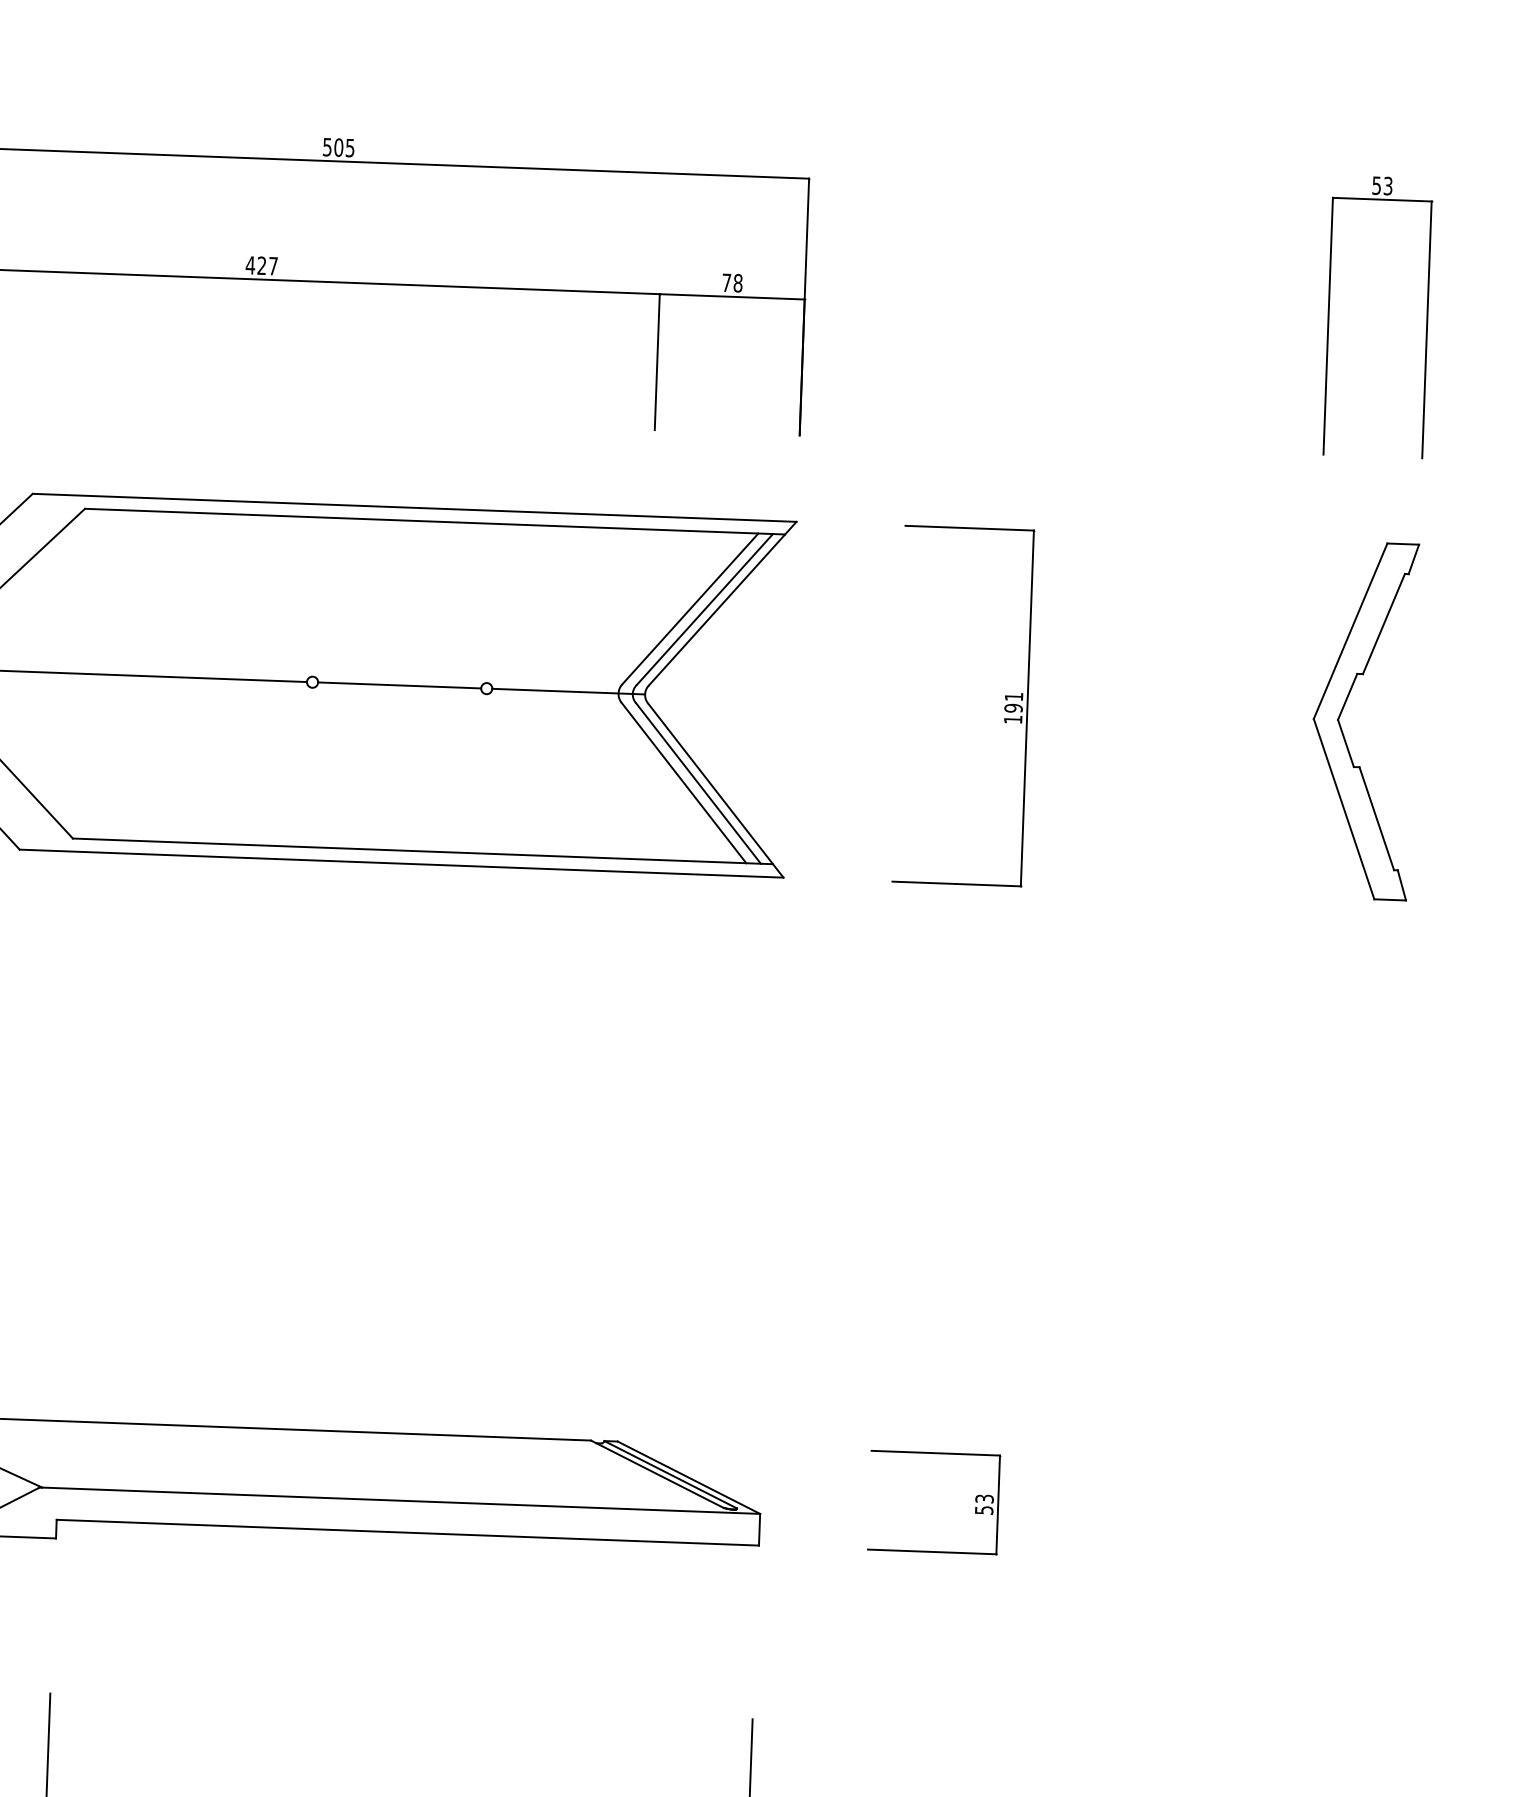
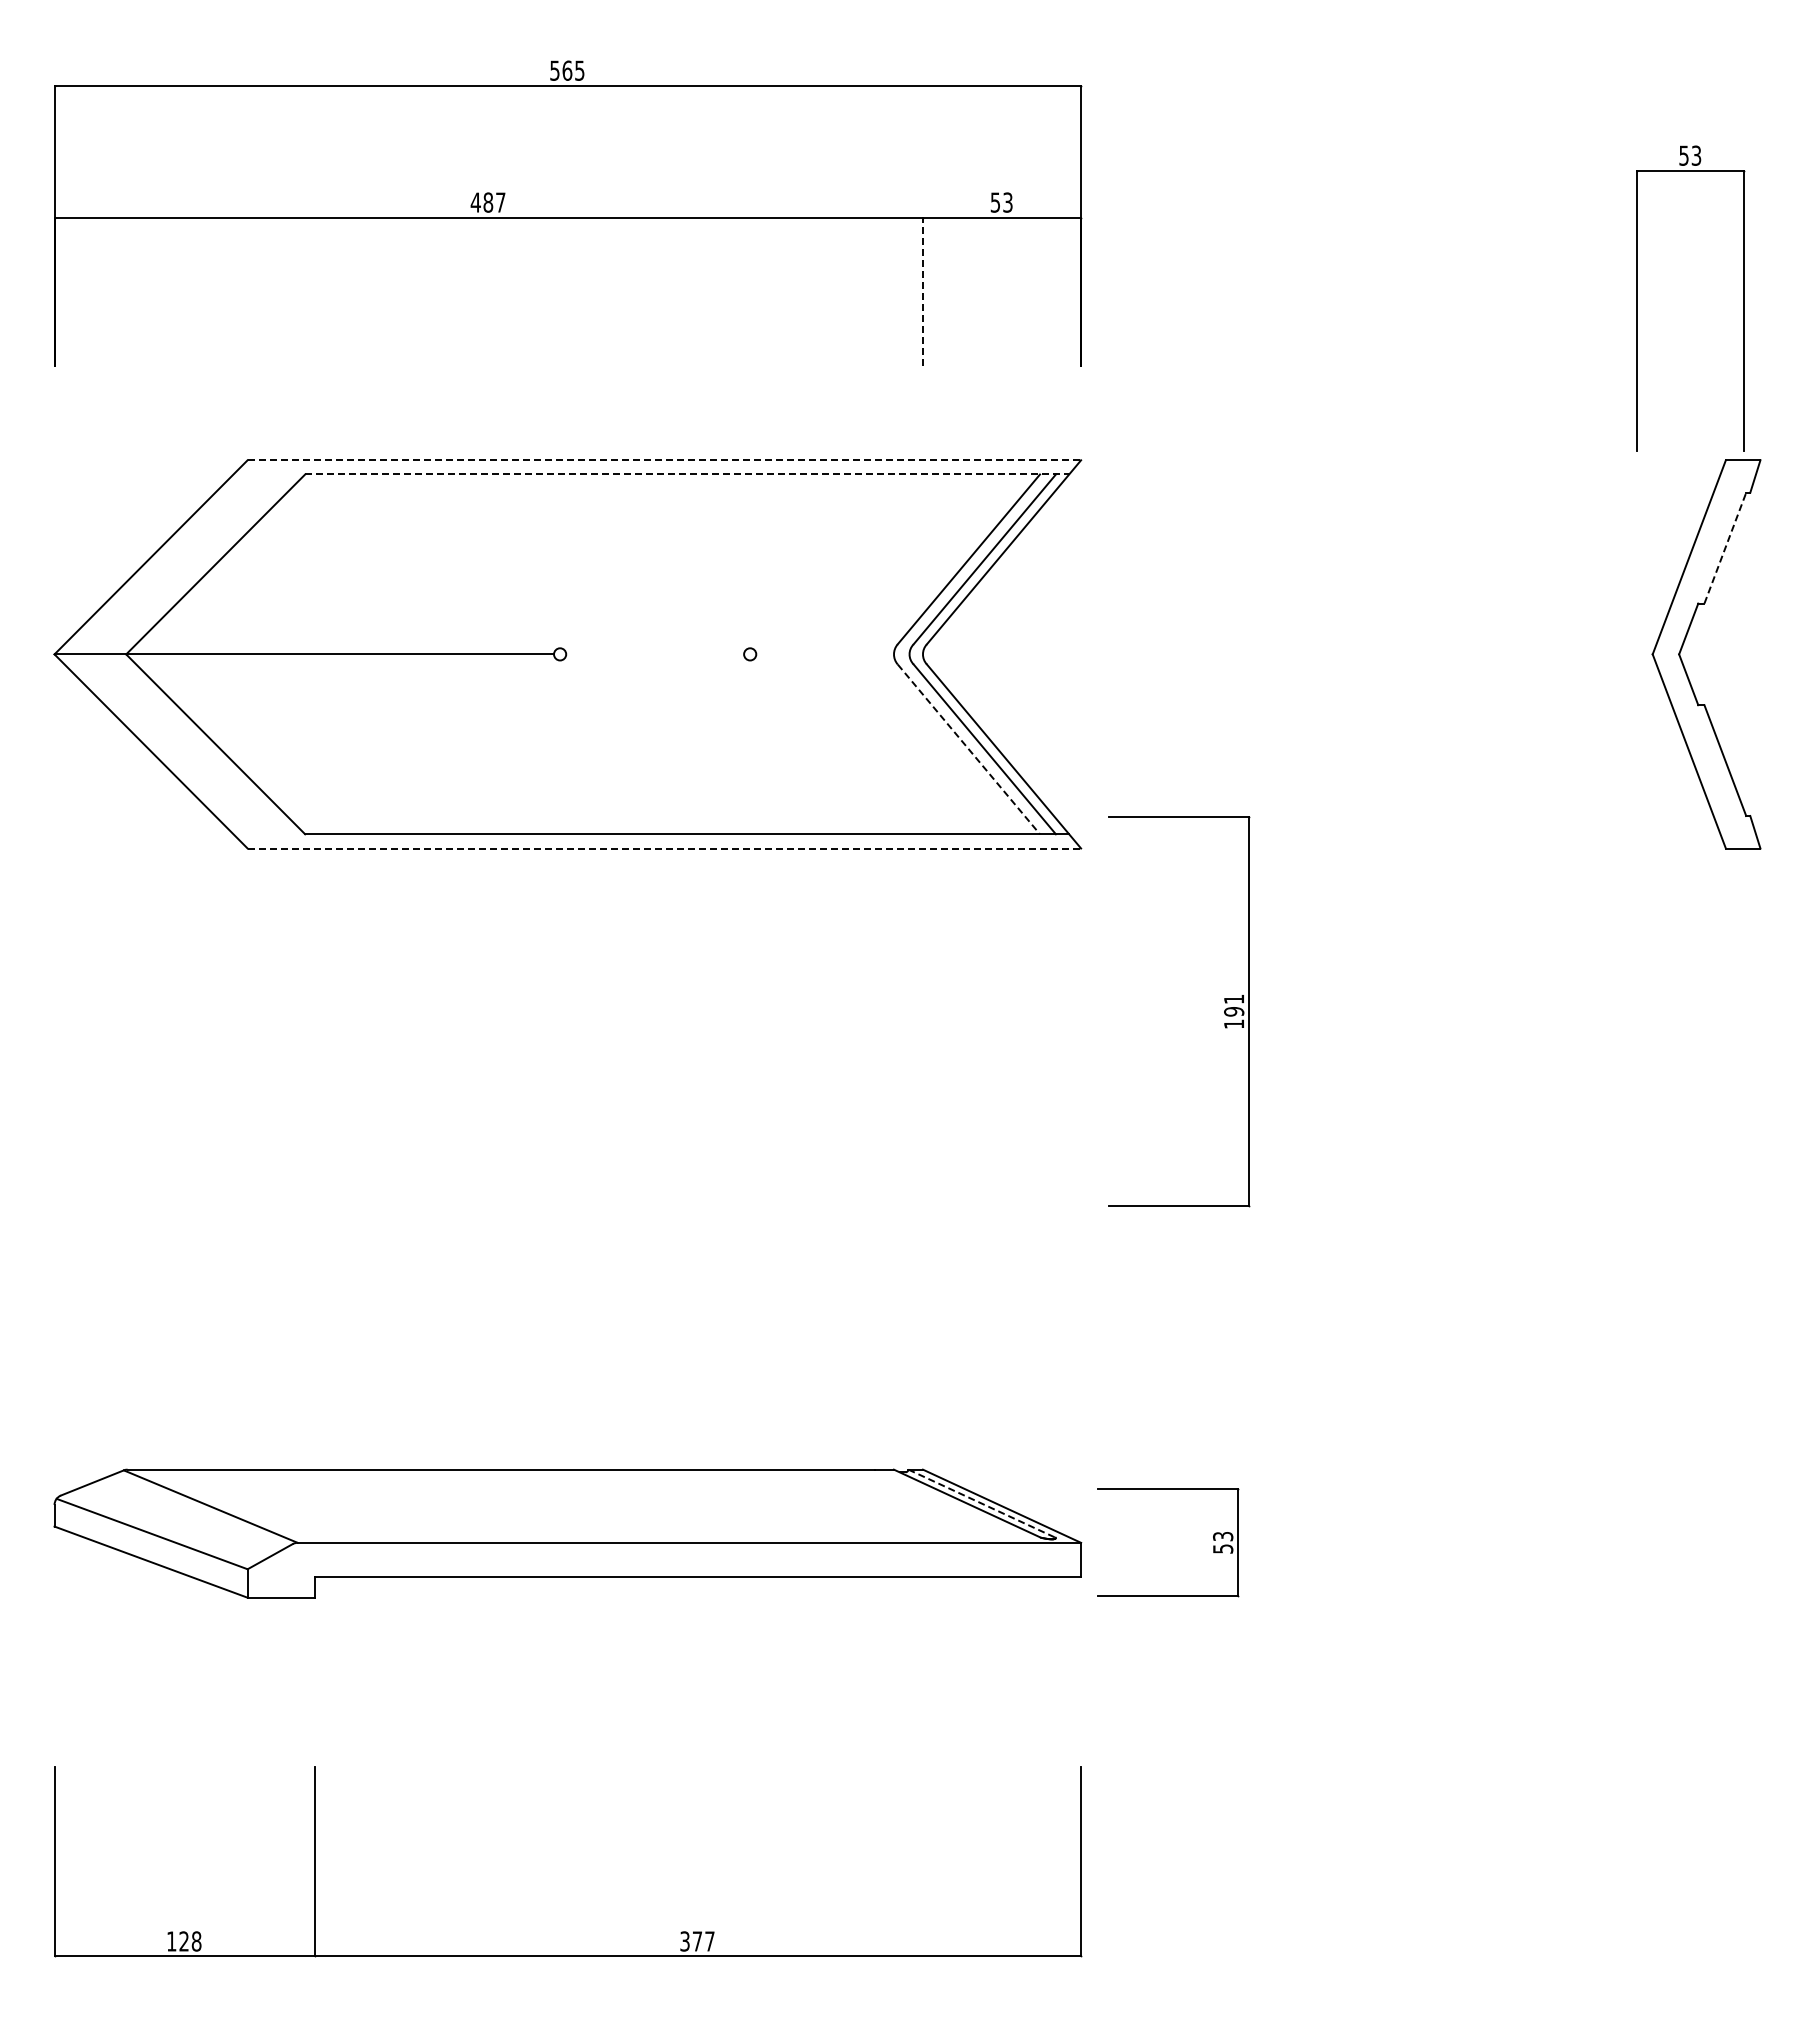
text: (338, 147) -> (567, 70), 505 -> 565
text: (262, 265) -> (488, 202), 427 -> 487
text: (732, 282) -> (1001, 202), 78 -> 53
part: (1329, 314) -> (1637, 298), moved
line: (656, 361) -> (922, 291), solid -> dashed
line: (414, 508) -> (664, 460), solid -> dashed
line: (435, 521) -> (687, 474), solid -> dashed
line: (1384, 623) -> (1725, 547), solid -> dashed
line: (399, 685) -> (655, 654), removed
line: (568, 691) -> (839, 654), removed
part: (1004, 707) -> (1224, 1011), moved
line: (683, 783) -> (968, 749), solid -> dashed
line: (401, 863) -> (664, 848), solid -> dashed
line: (671, 1474) -> (982, 1503), solid -> dashed
part: (975, 1502) -> (1213, 1540), moved

